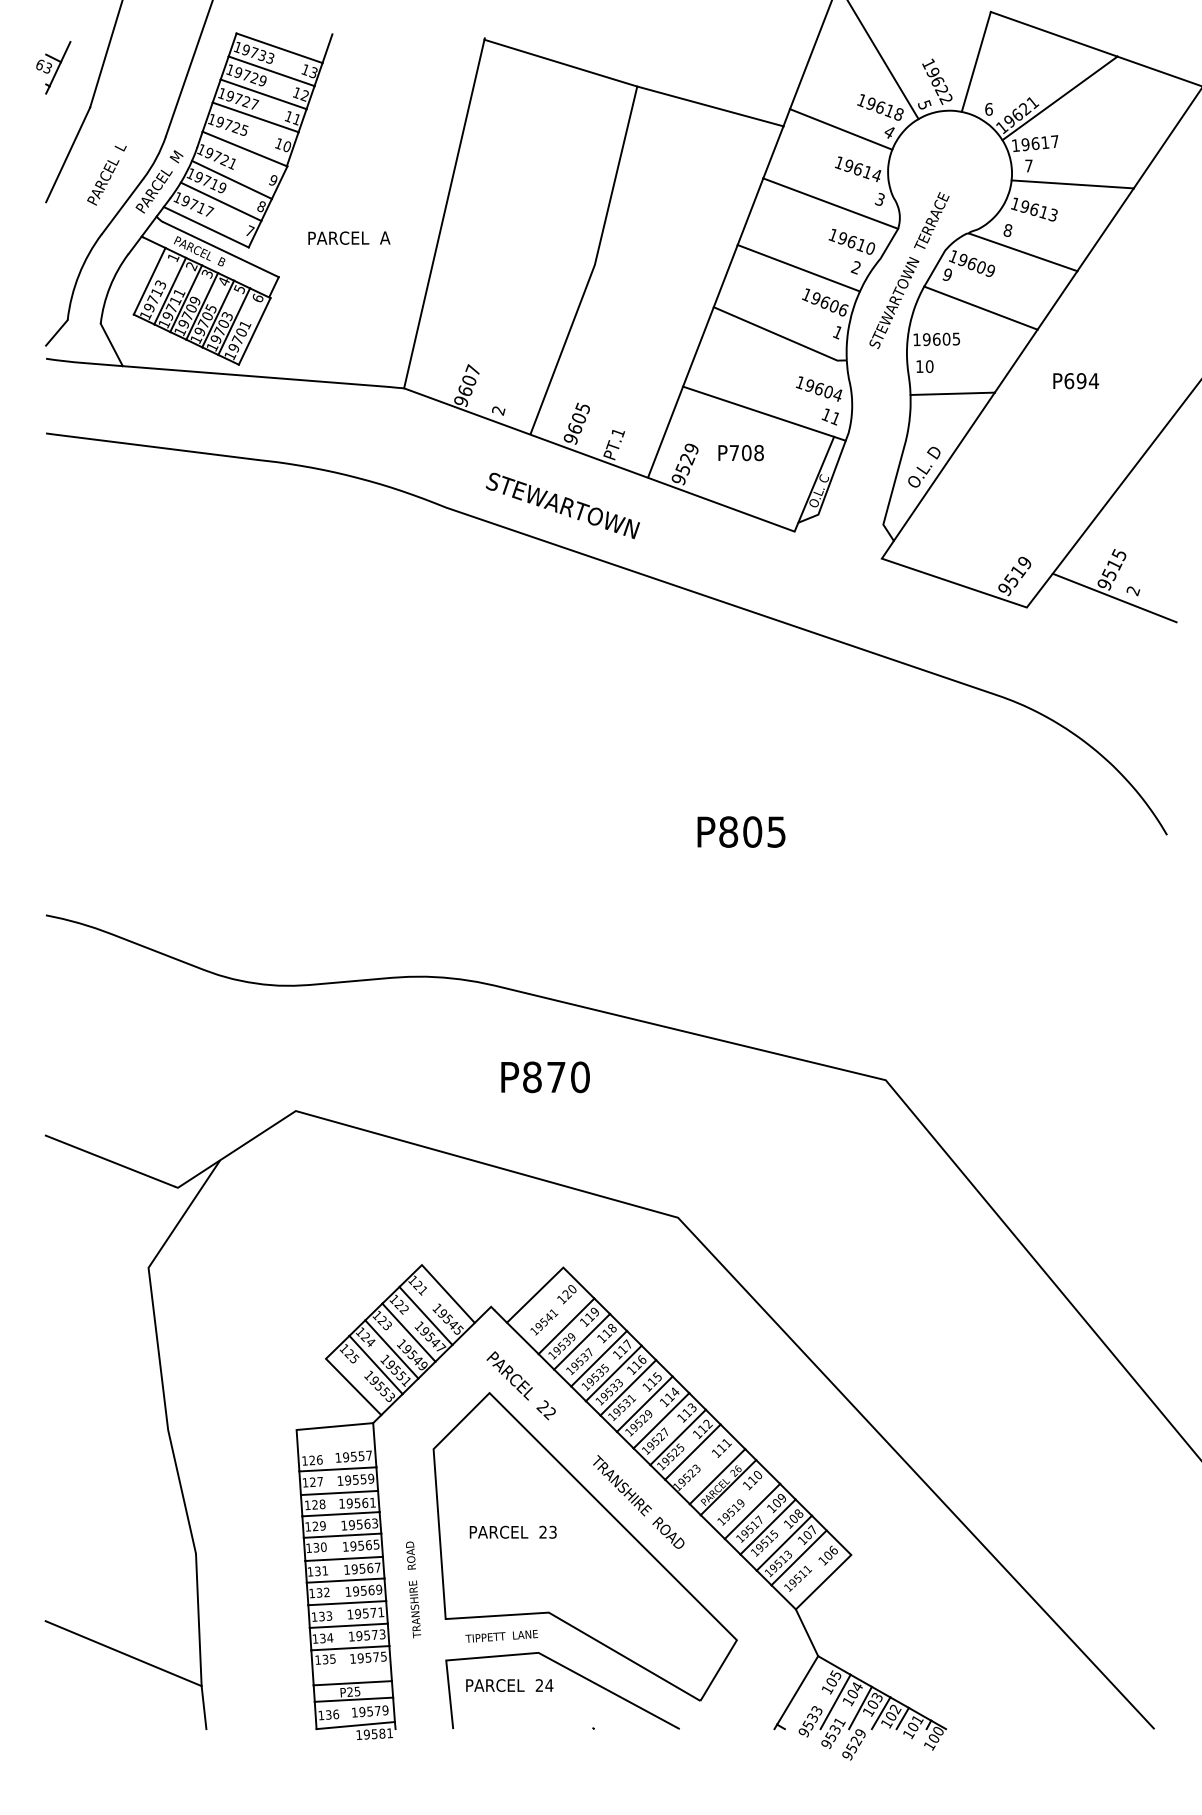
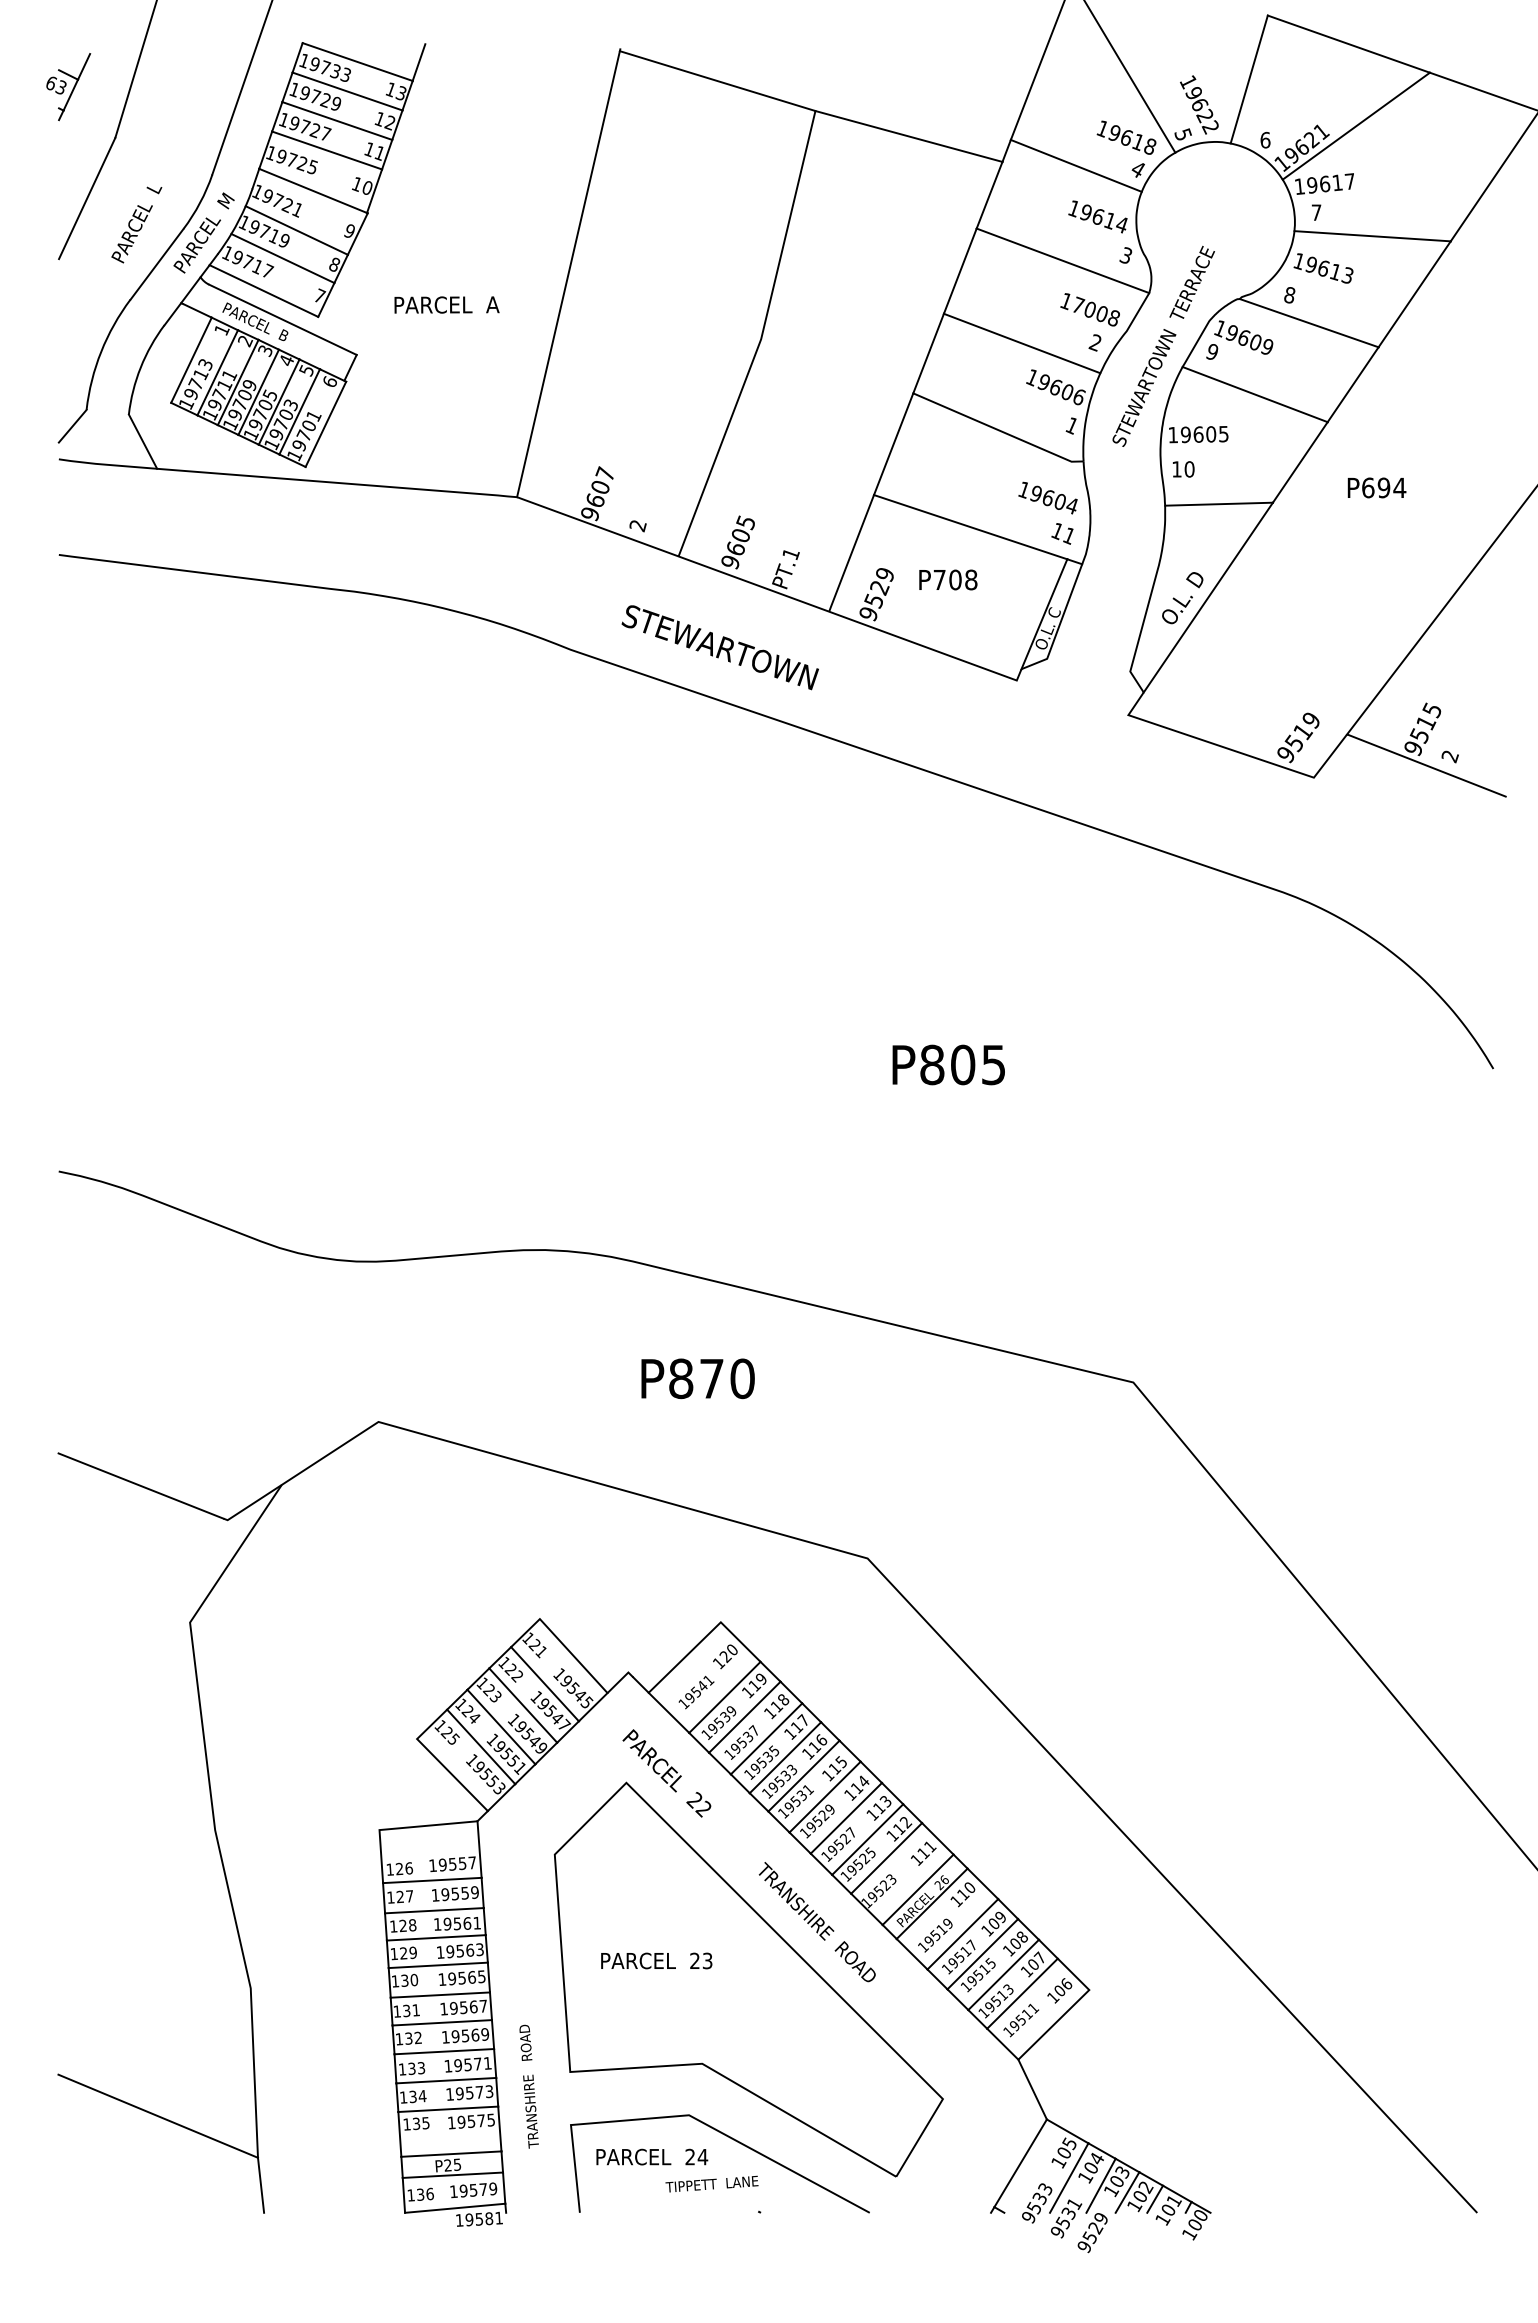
text: (856, 243) -> (1095, 311), 19610 -> 17008
text: (413, 1589) -> (528, 2086), moved
text: (501, 1635) -> (711, 2183), moved

